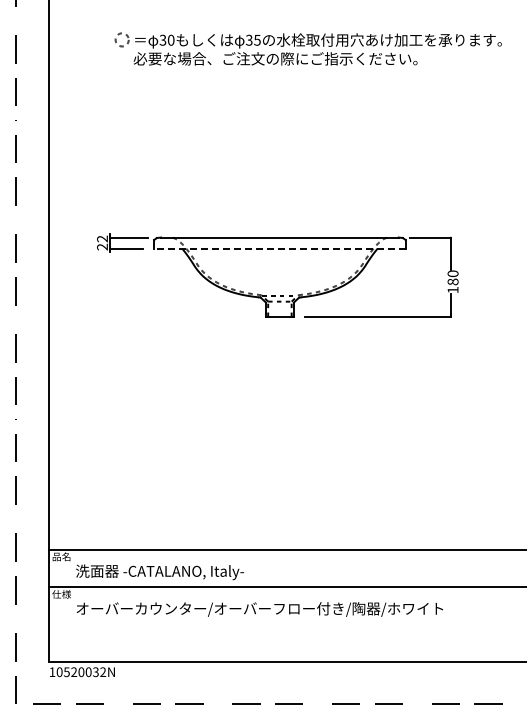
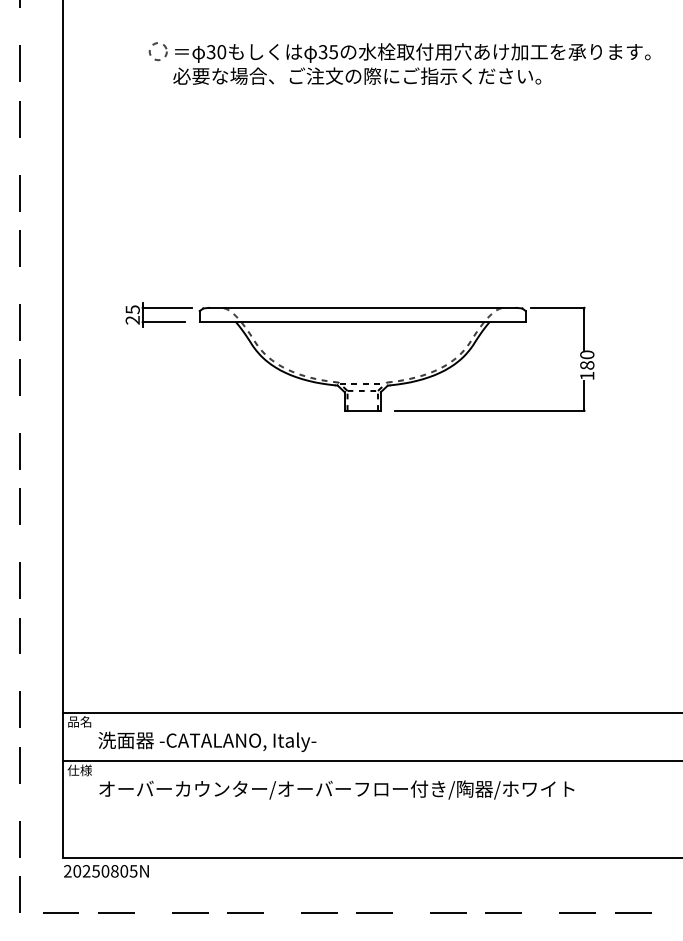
text: (102, 238) -> (132, 309), 22 -> 25
line: (279, 248) -> (362, 322), dashed -> solid
text: (77, 672) -> (100, 871), 10520032N -> 20250805N

